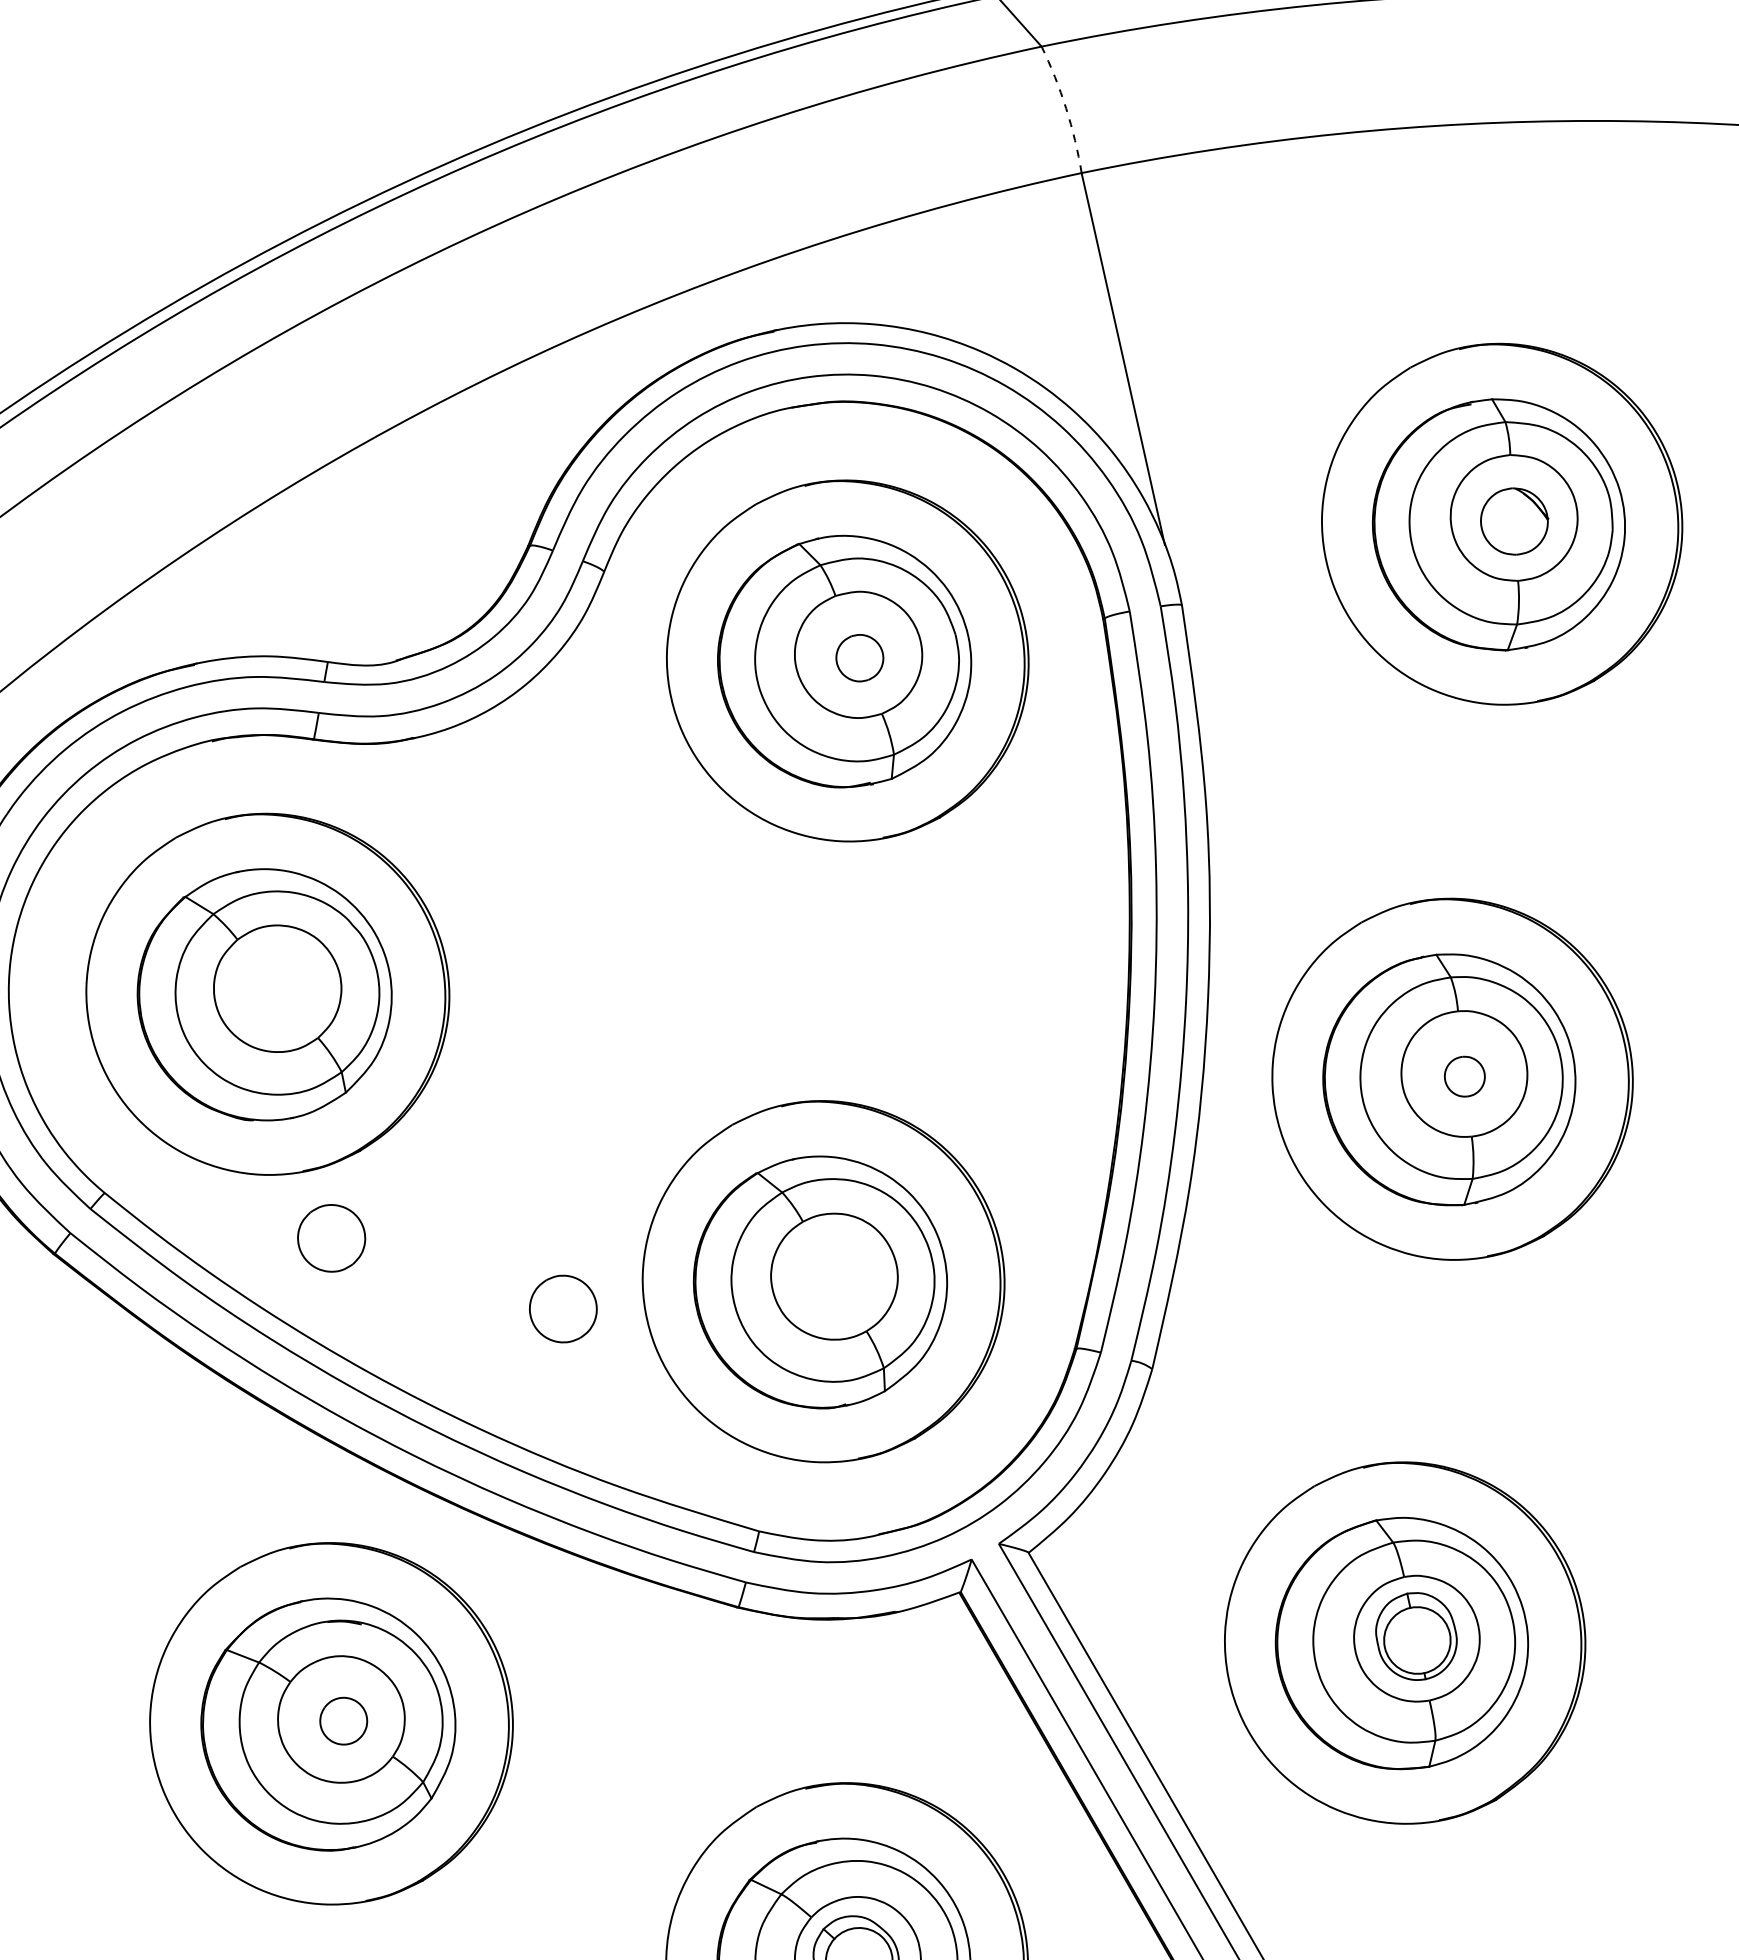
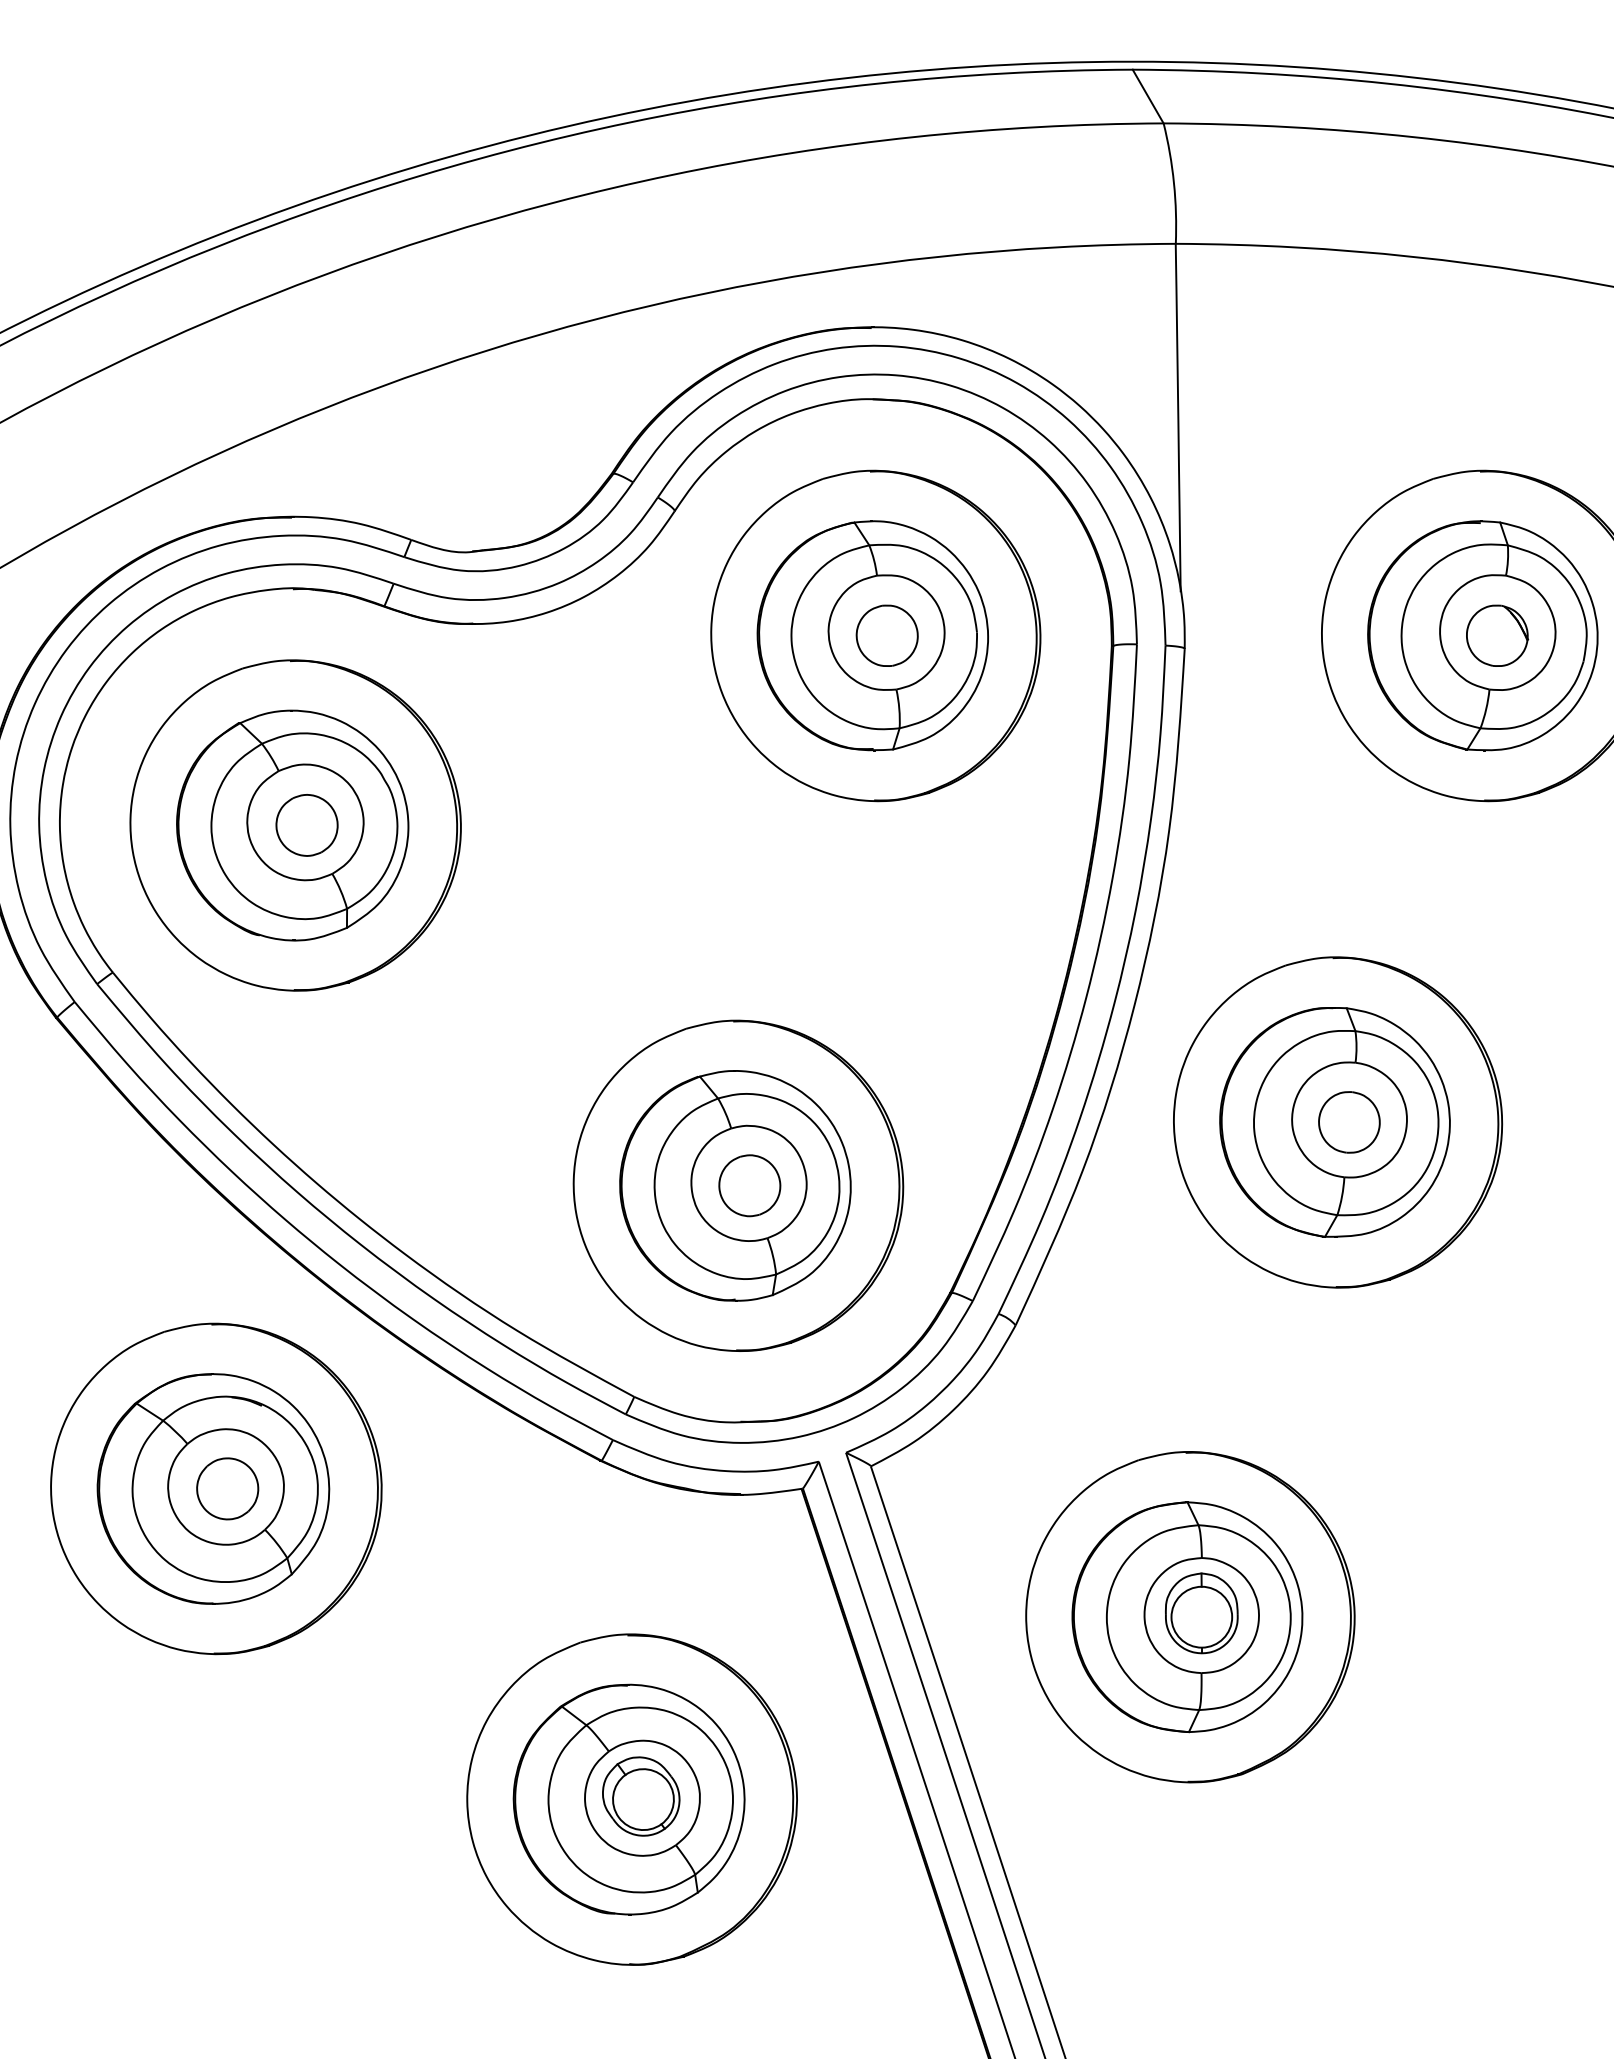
arc: (1066, 108) -> (1174, 183), dashed -> solid
part: (859, 658) -> (886, 635), size x1.43
part: (1464, 1076) -> (1349, 1122), size x1.67
part: (331, 1238) -> (306, 825), moved
part: (562, 1308) -> (749, 1185), moved
part: (343, 1720) -> (227, 1488), size x1.43

